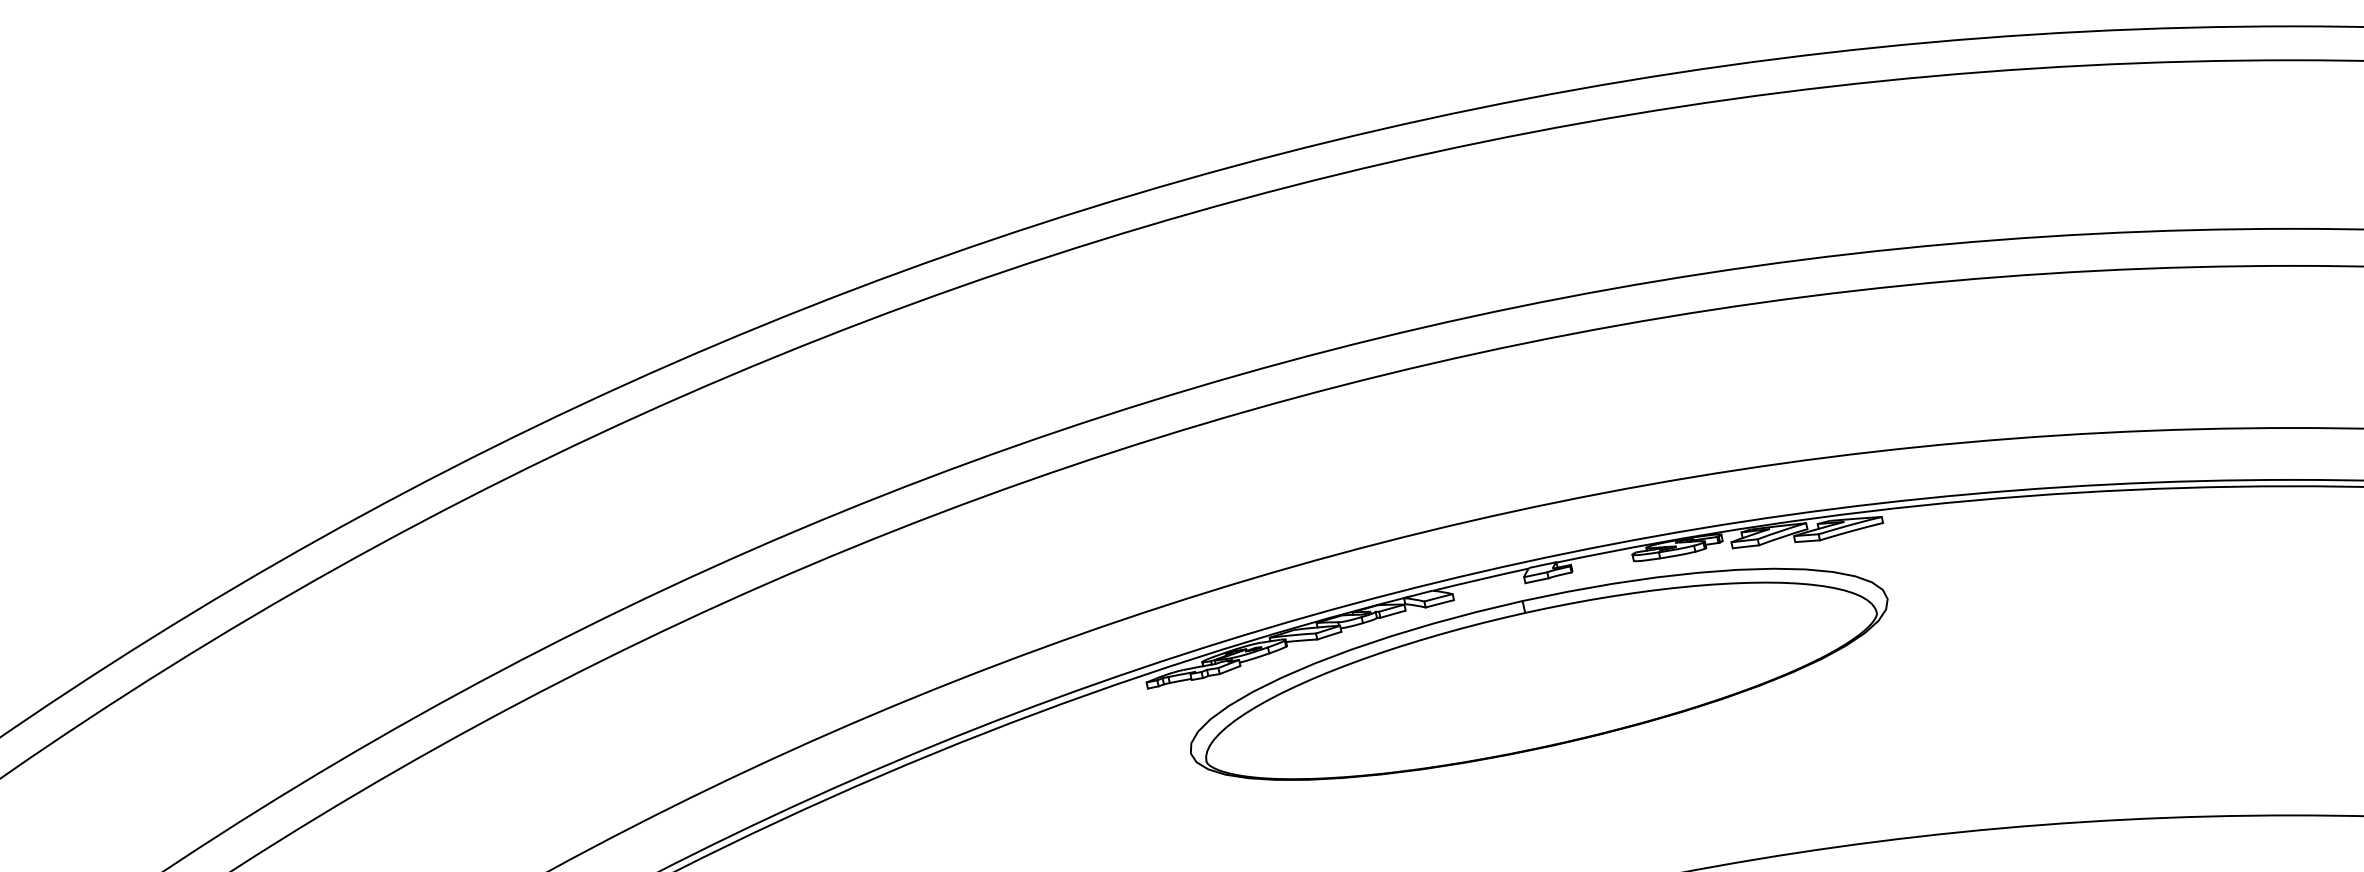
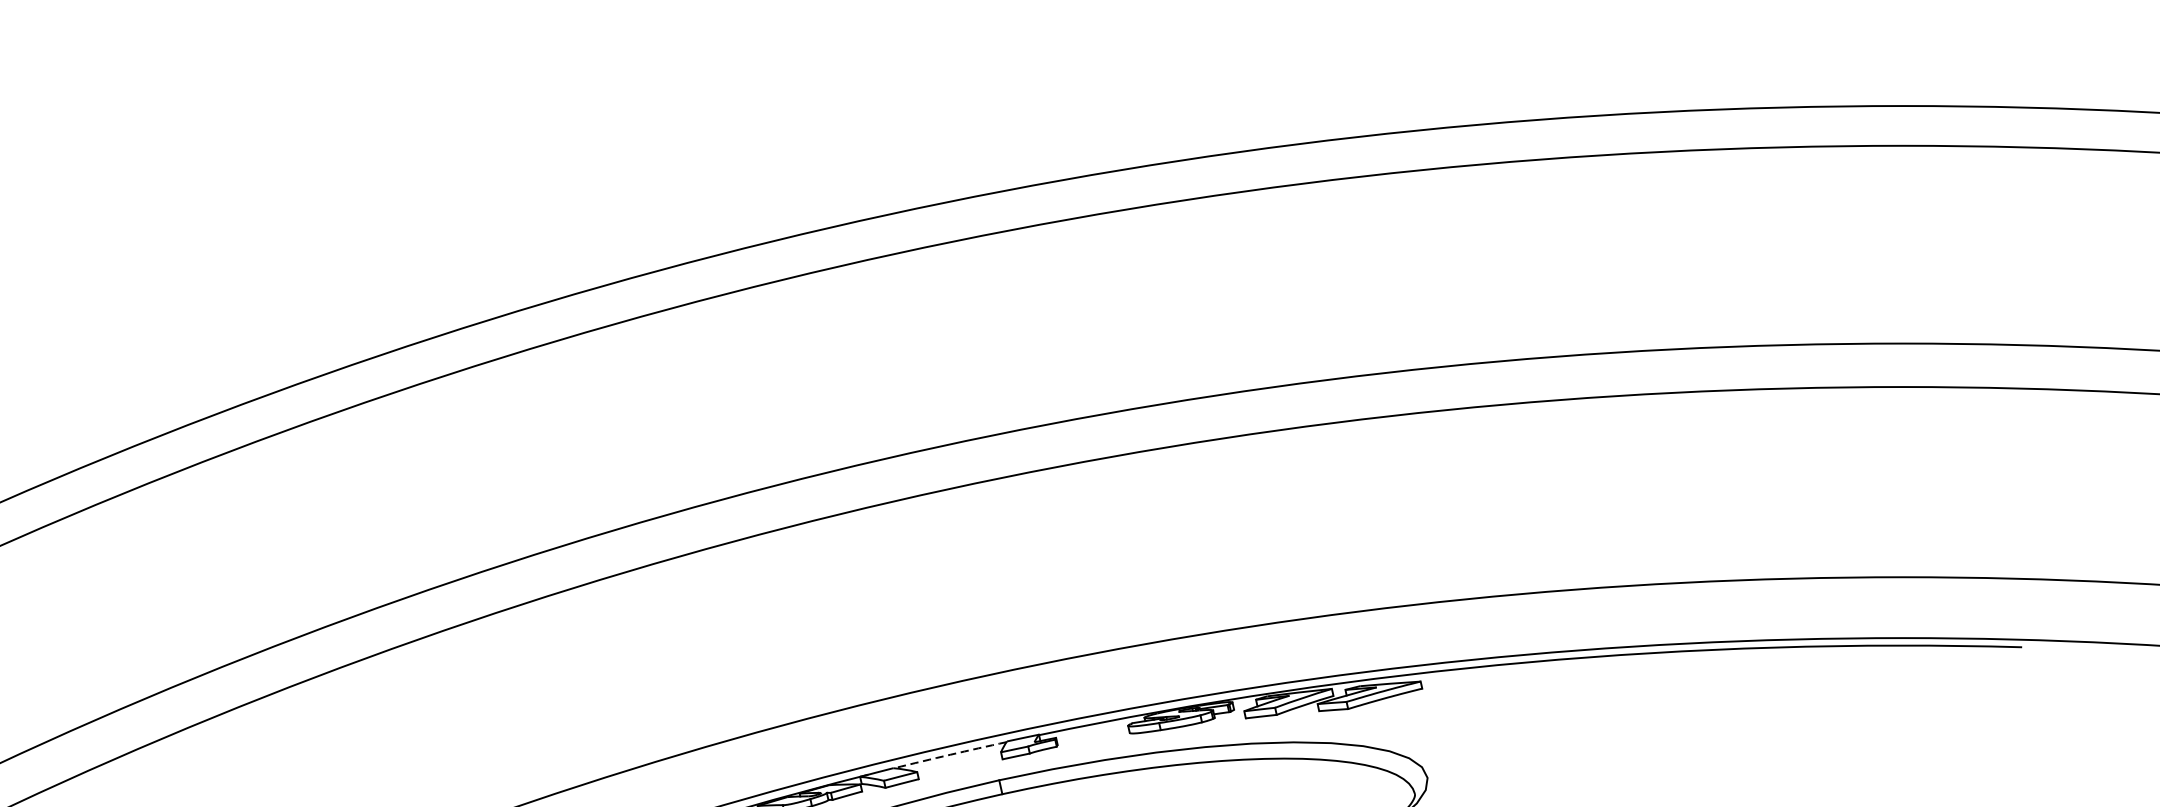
arc: (1480, 579) -> (949, 754), solid -> dashed

